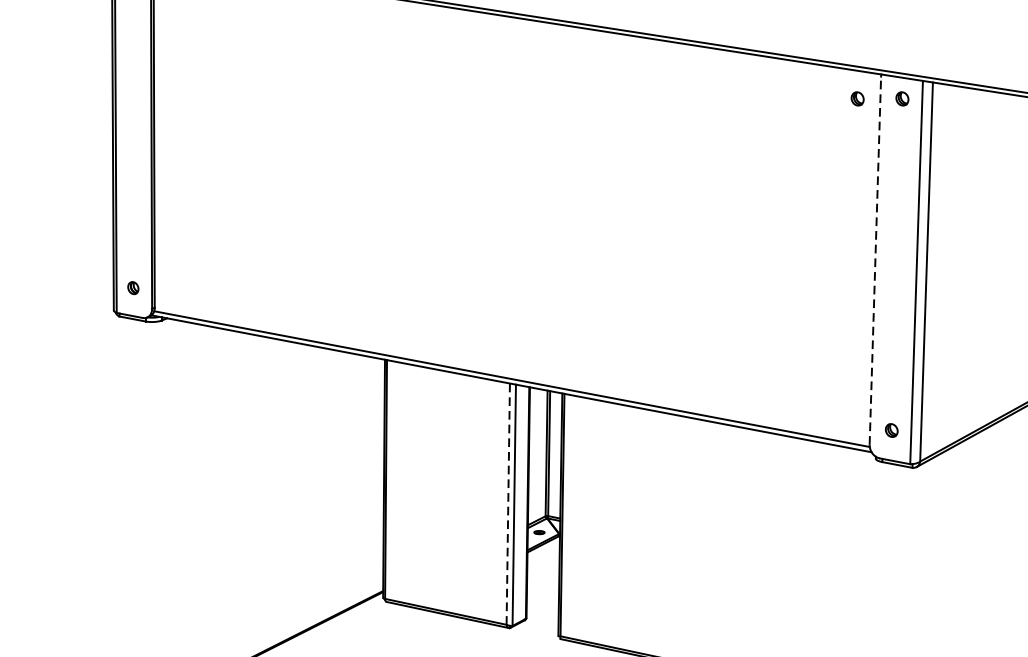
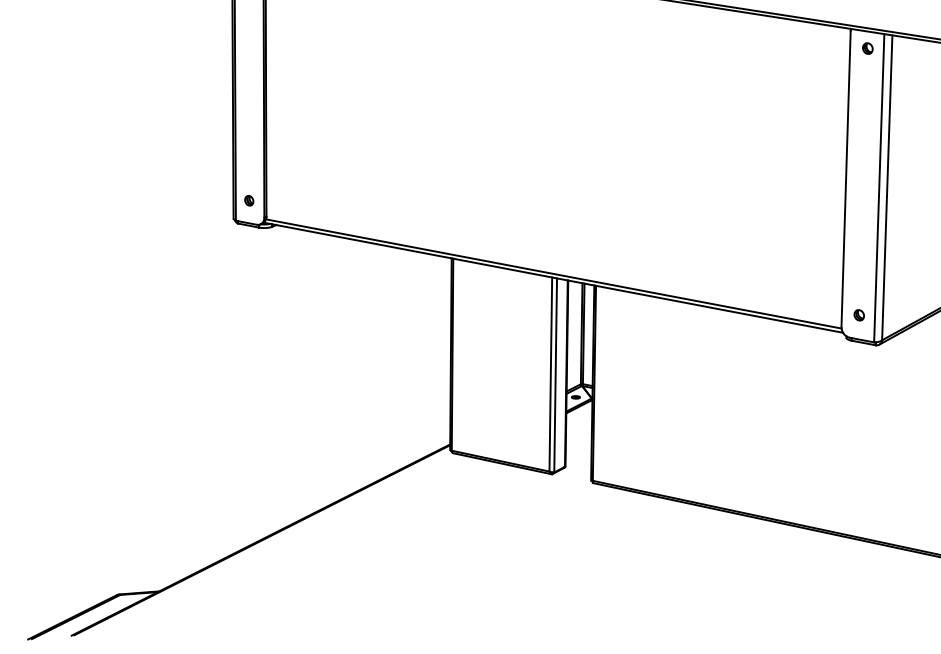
part: (857, 98) -> (831, 48), removed
line: (875, 260) -> (846, 178), dashed -> solid
line: (507, 504) -> (550, 374), dashed -> solid

